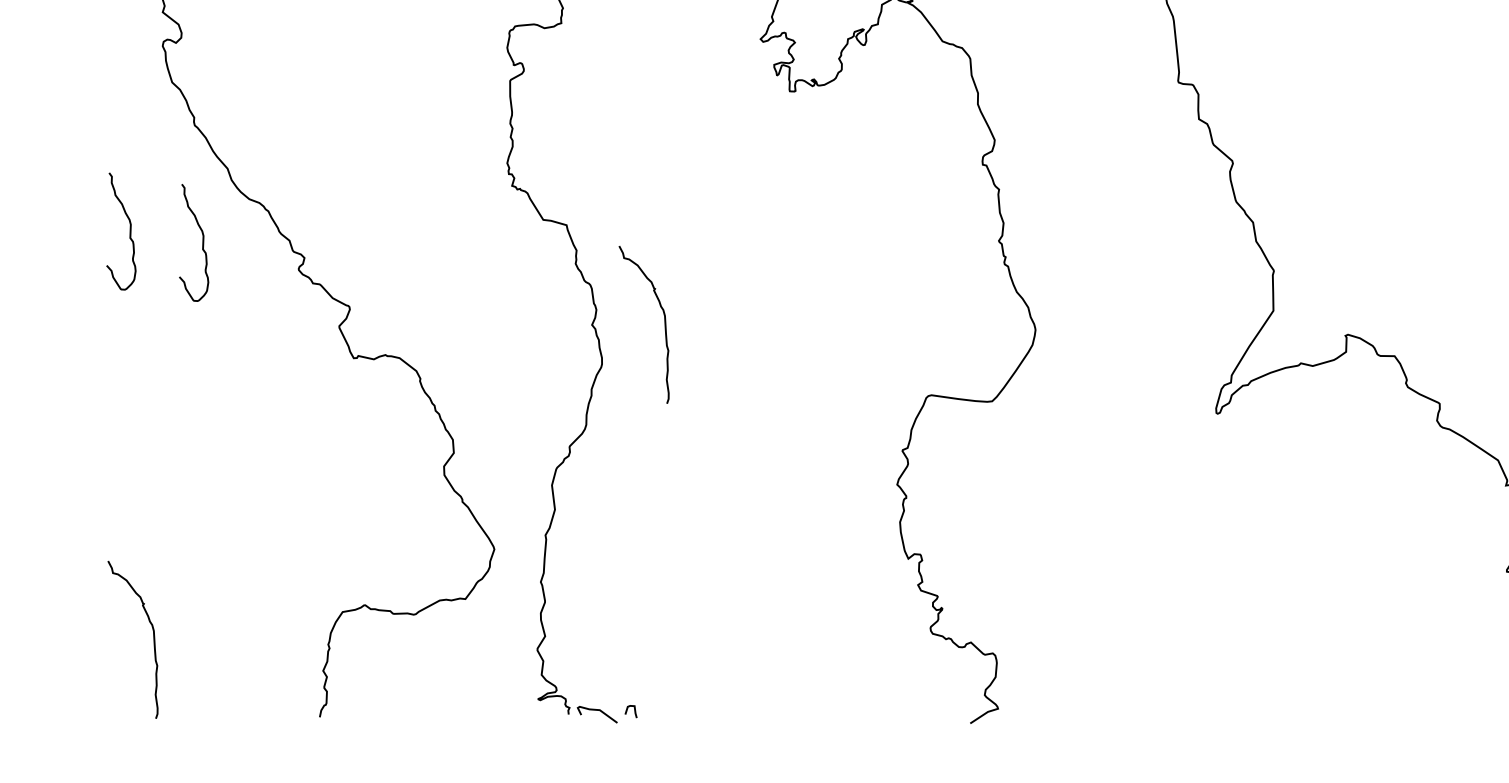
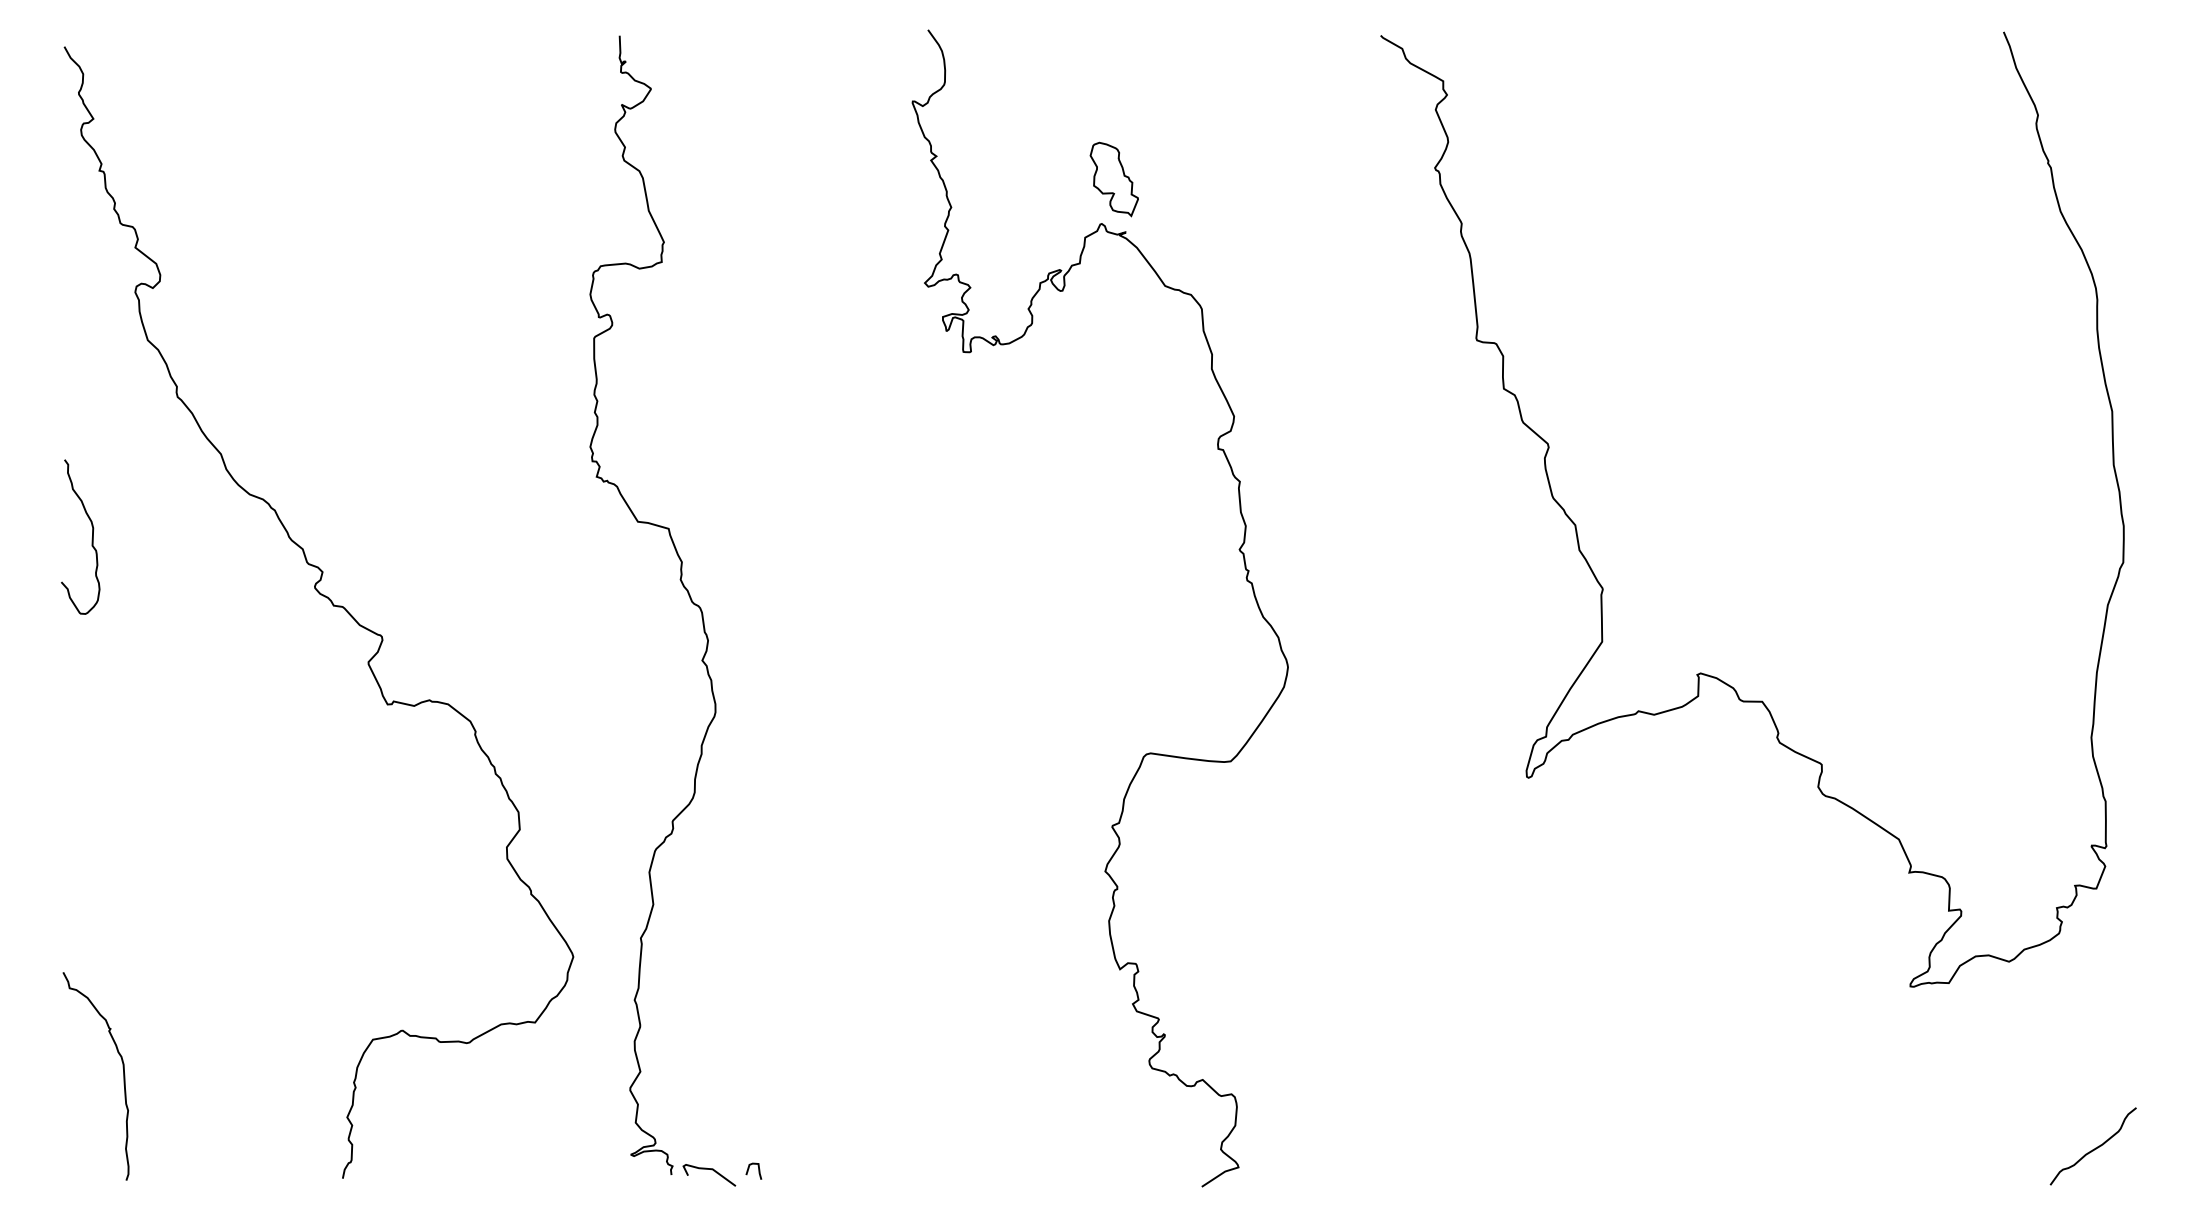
curve: (202, 243) -> (187, 553), removed
curve: (664, 324) -> (798, 660), removed

